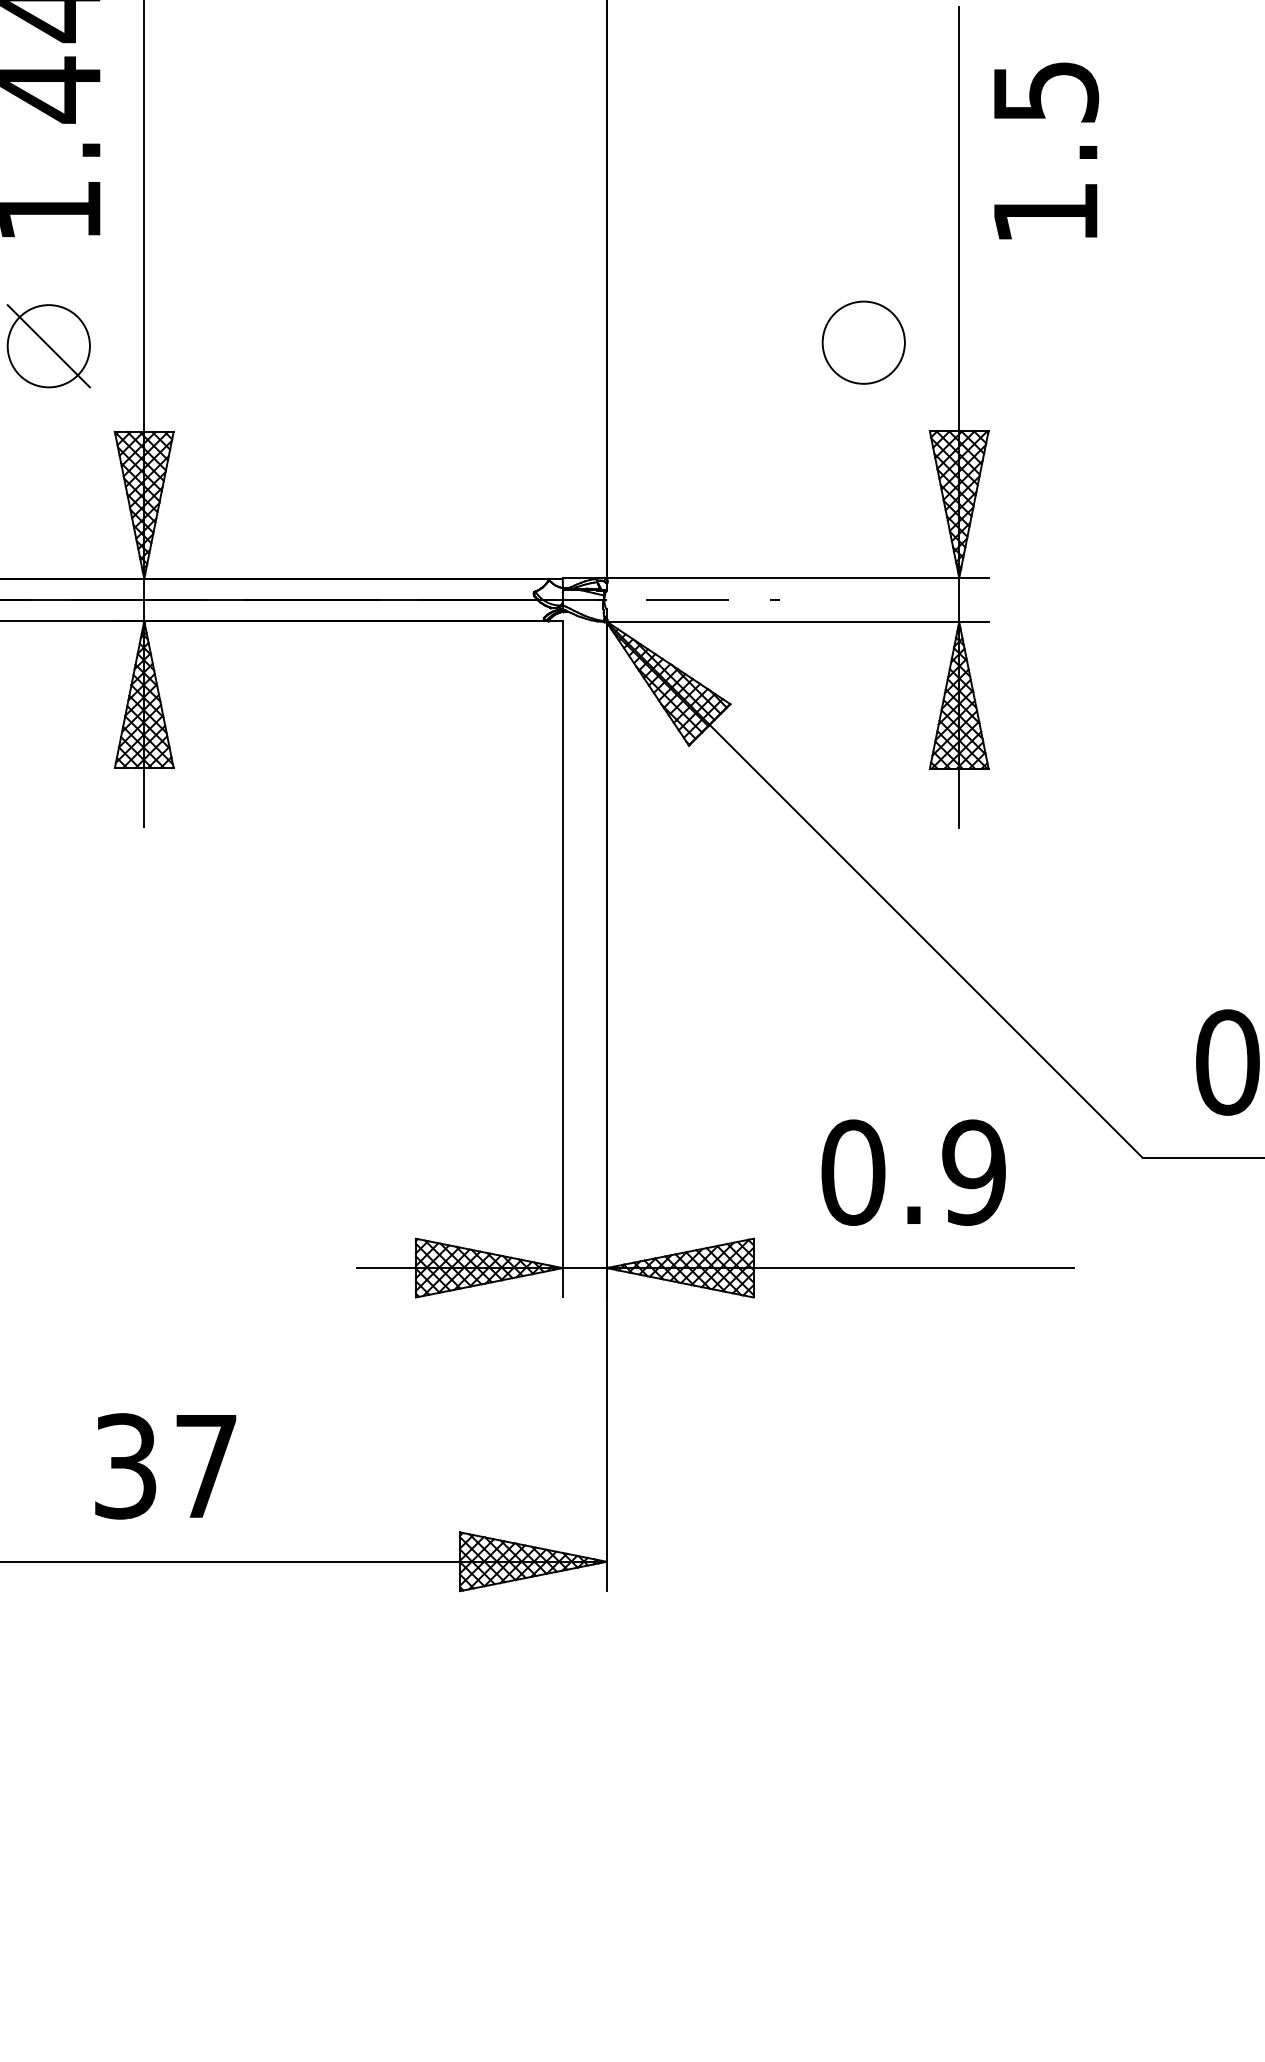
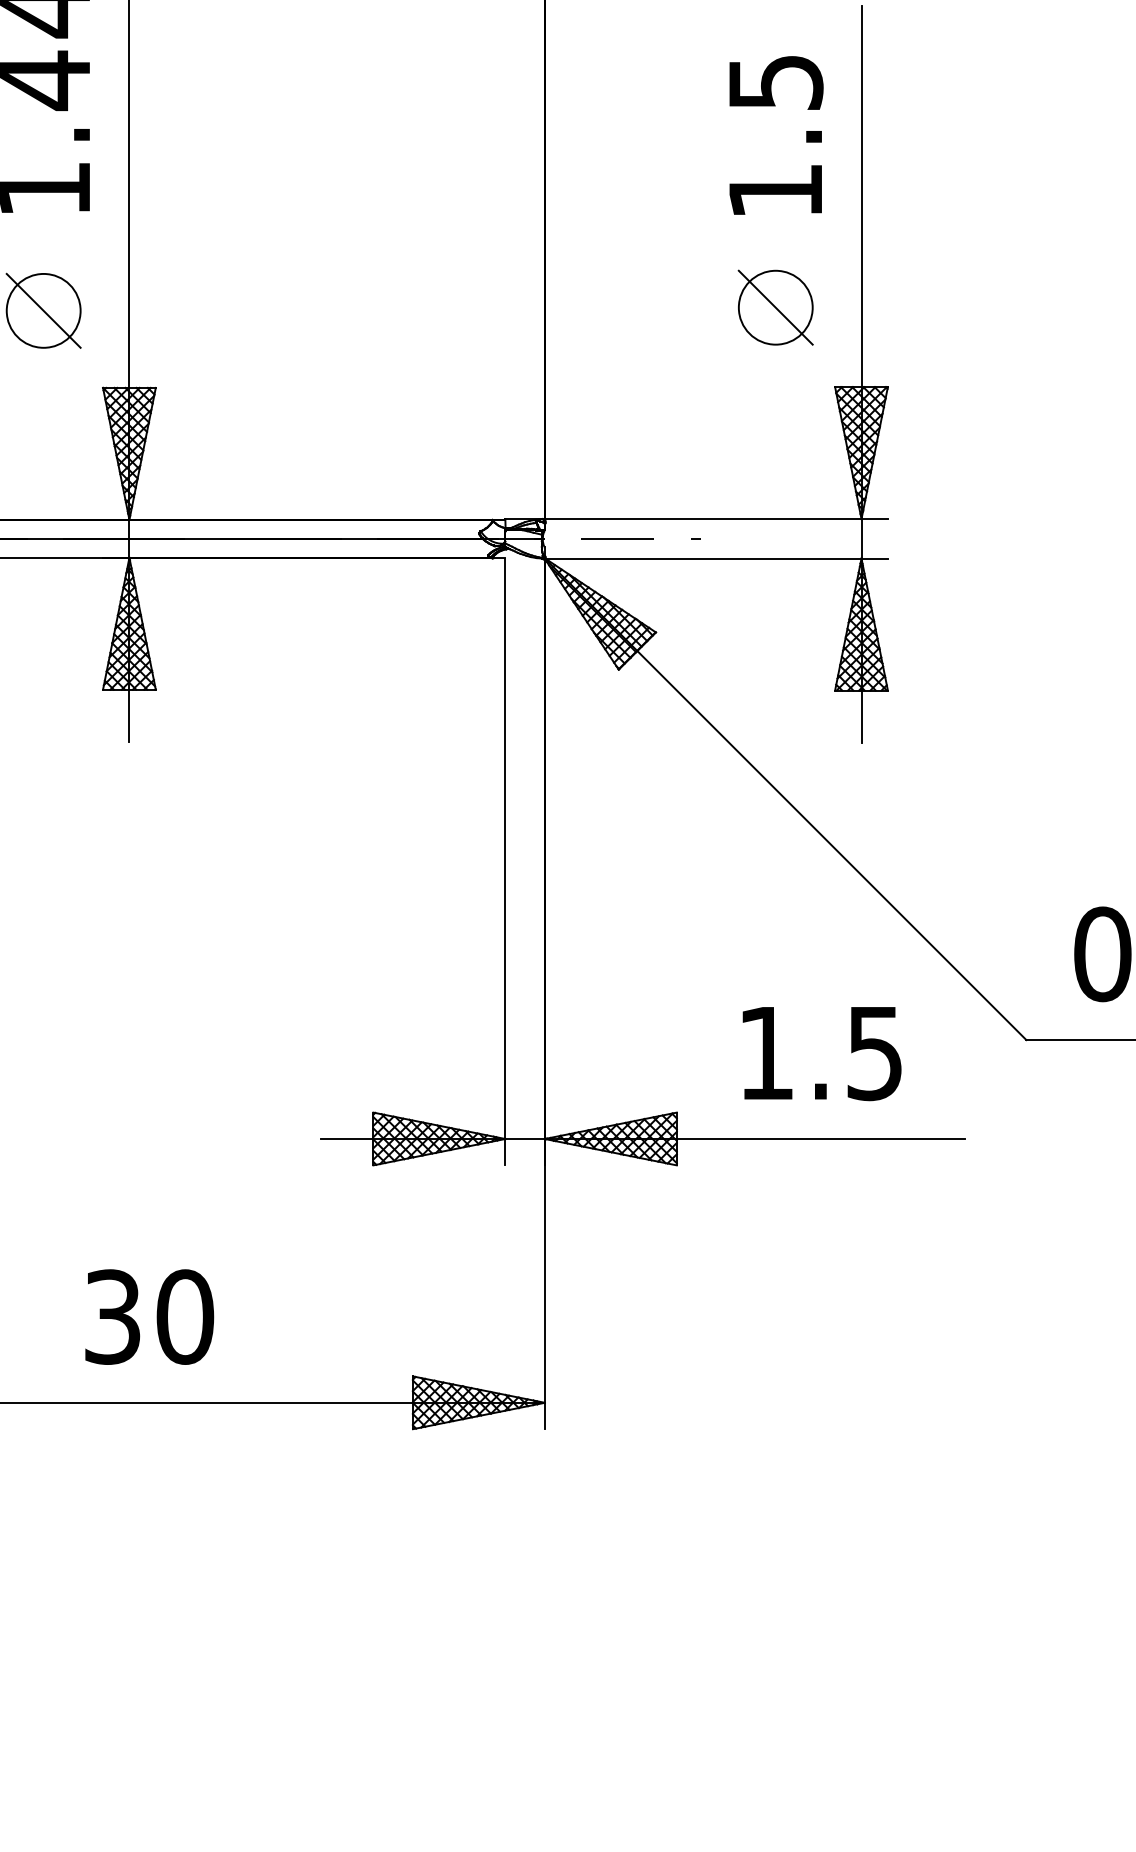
text: (1046, 150) -> (776, 135), moved
line: (863, 342) -> (775, 307), added
text: (913, 1172) -> (820, 1053), 0.9 -> 1.5
text: (206, 1466) -> (185, 1317), 37 -> 30

